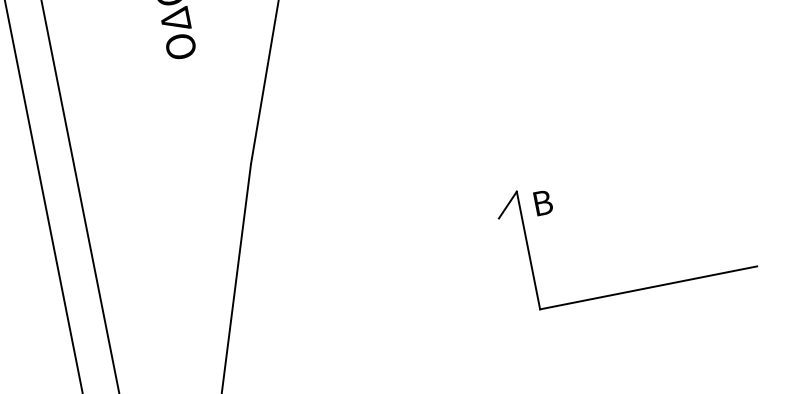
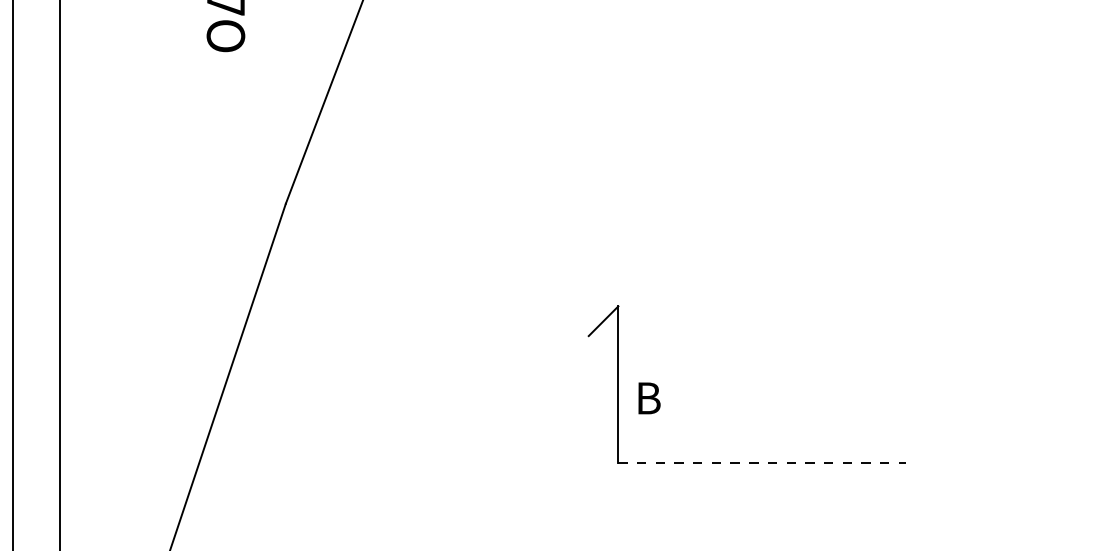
text: (543, 202) -> (649, 398), moved
line: (648, 287) -> (762, 462), solid -> dashed

